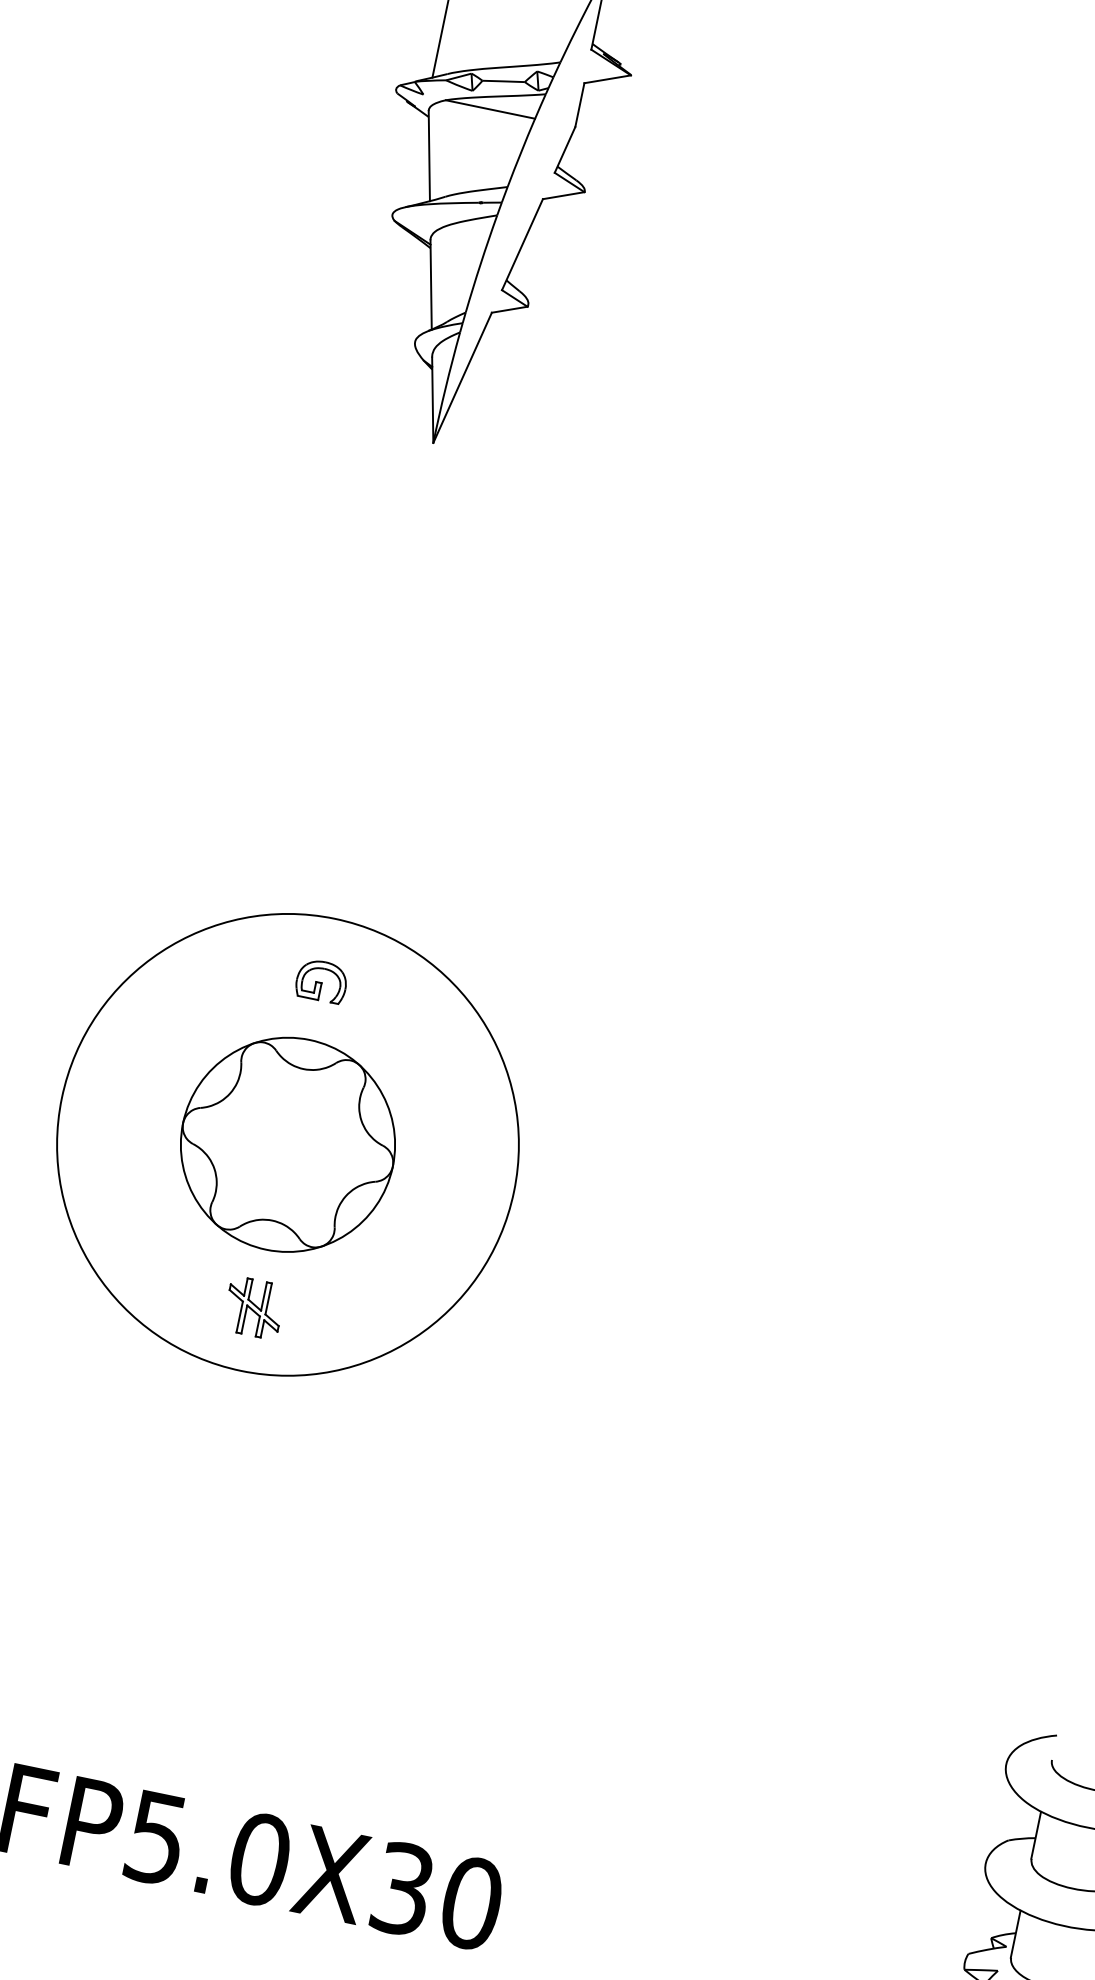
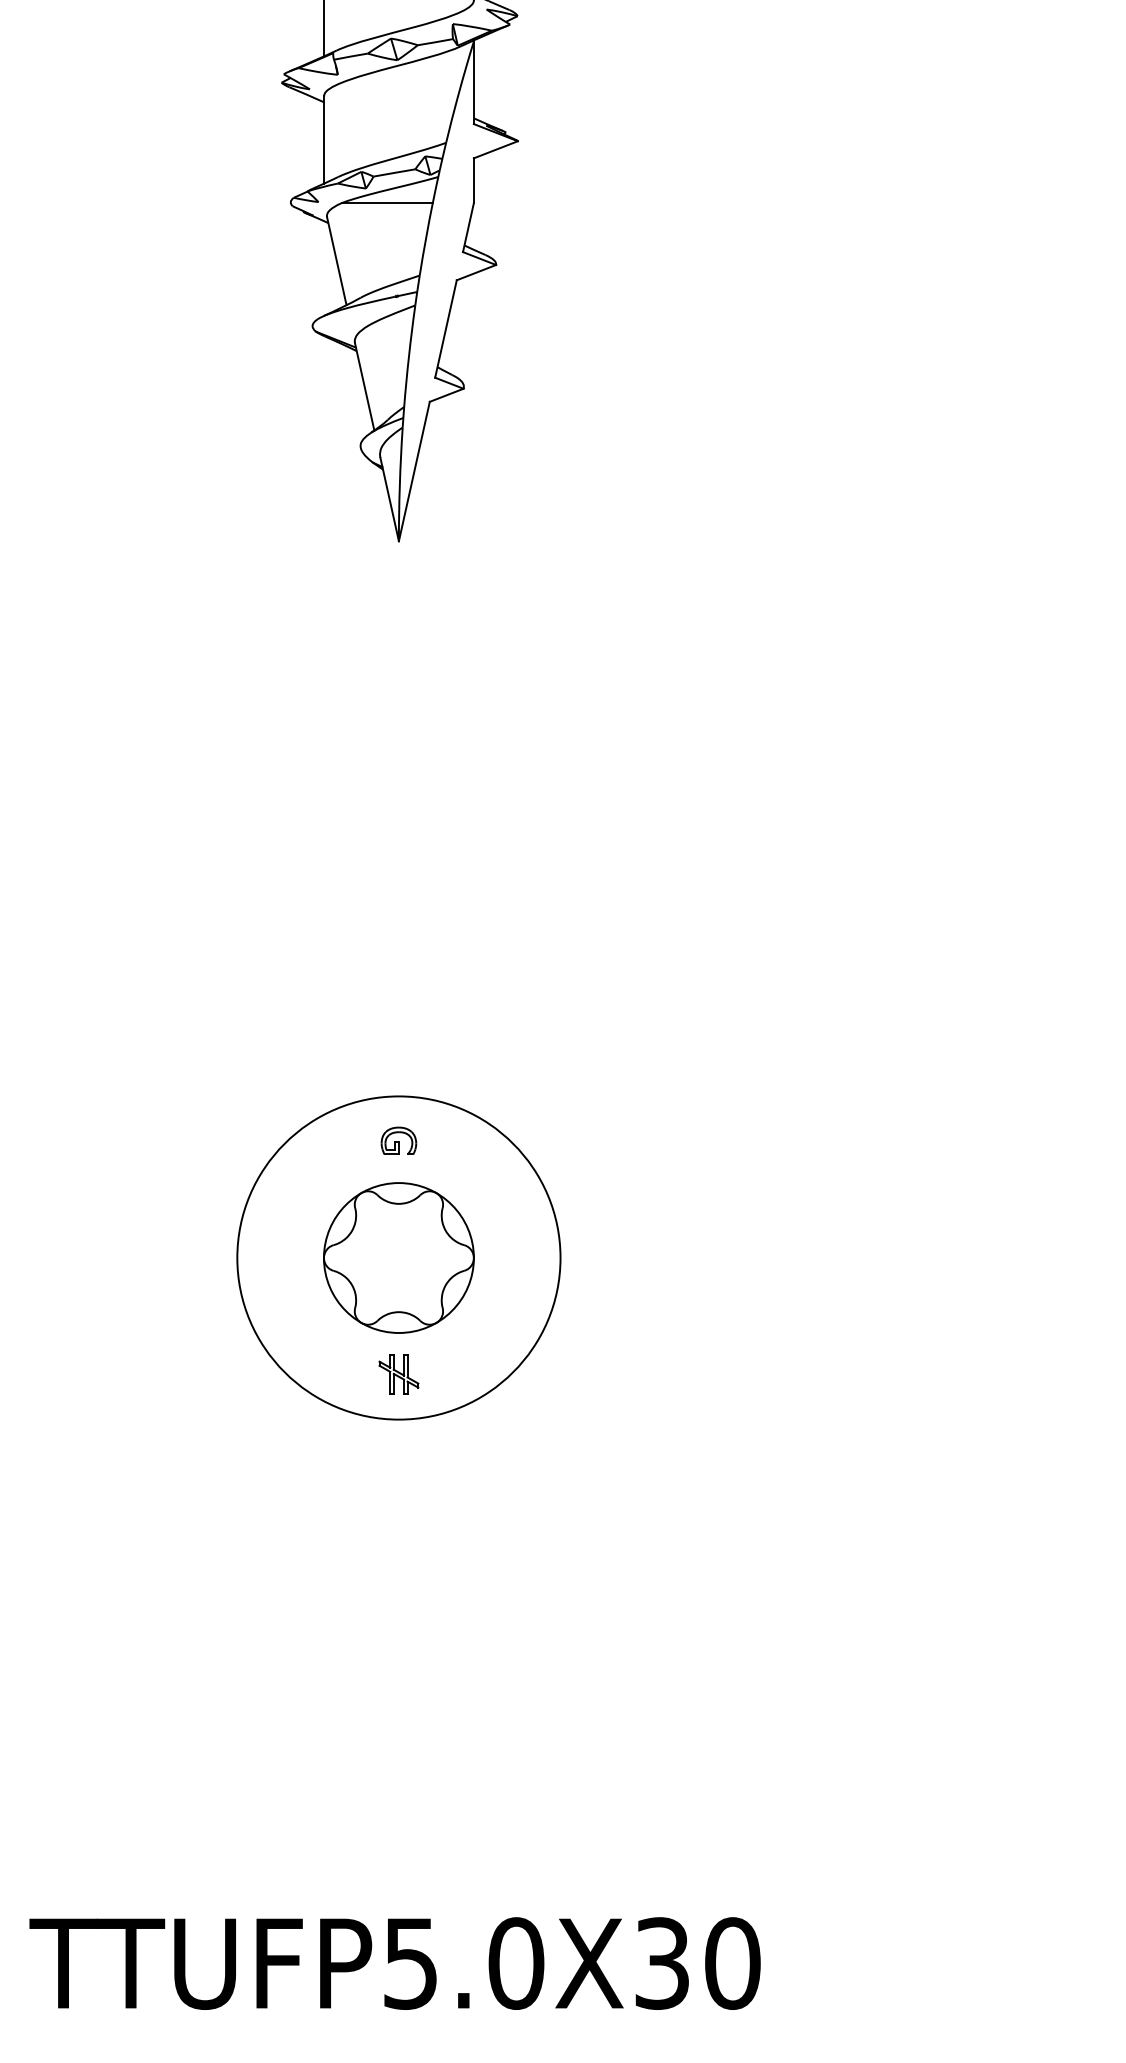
part: (287, 1144) -> (398, 1257), size x0.7

